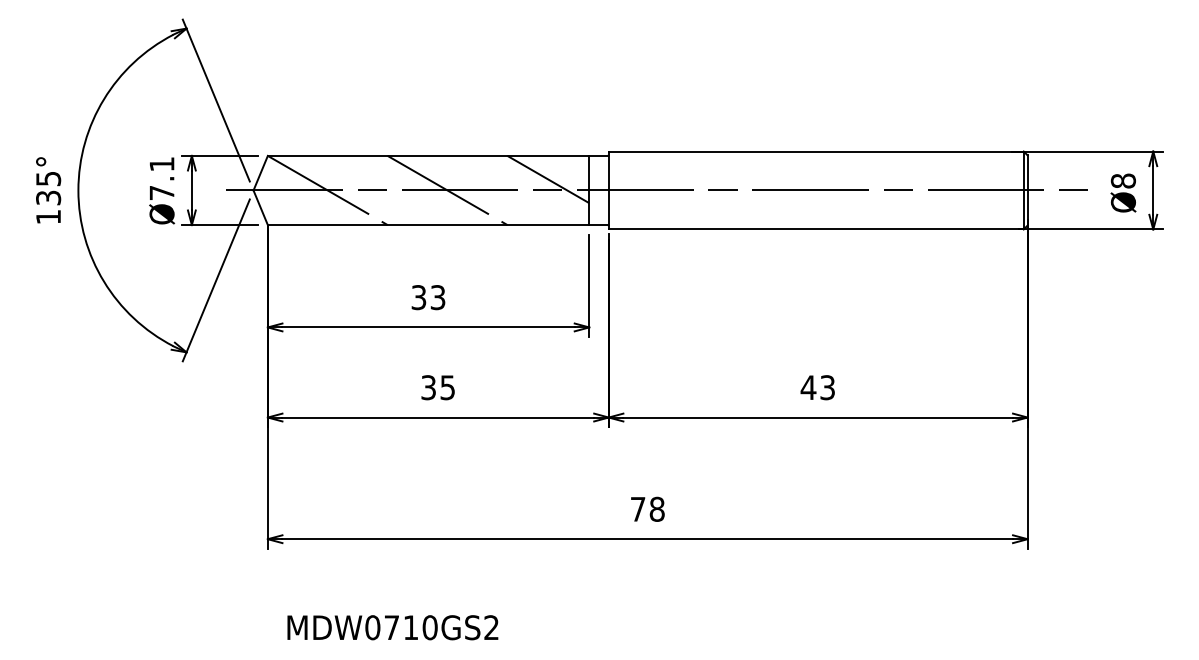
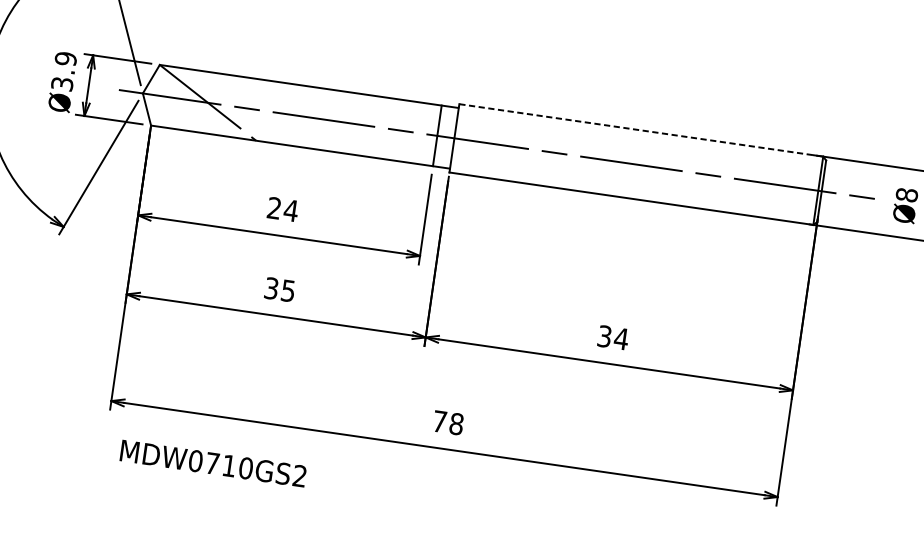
line: (816, 151) -> (641, 130), solid -> dashed
text: (161, 178) -> (63, 71), Ø7.1 -> Ø3.9
line: (548, 179) -> (402, 121), removed
line: (447, 190) -> (312, 117), removed
text: (428, 297) -> (282, 209), 33 -> 24
text: (817, 387) -> (612, 337), 43 -> 34
text: (392, 627) -> (213, 463), moved

